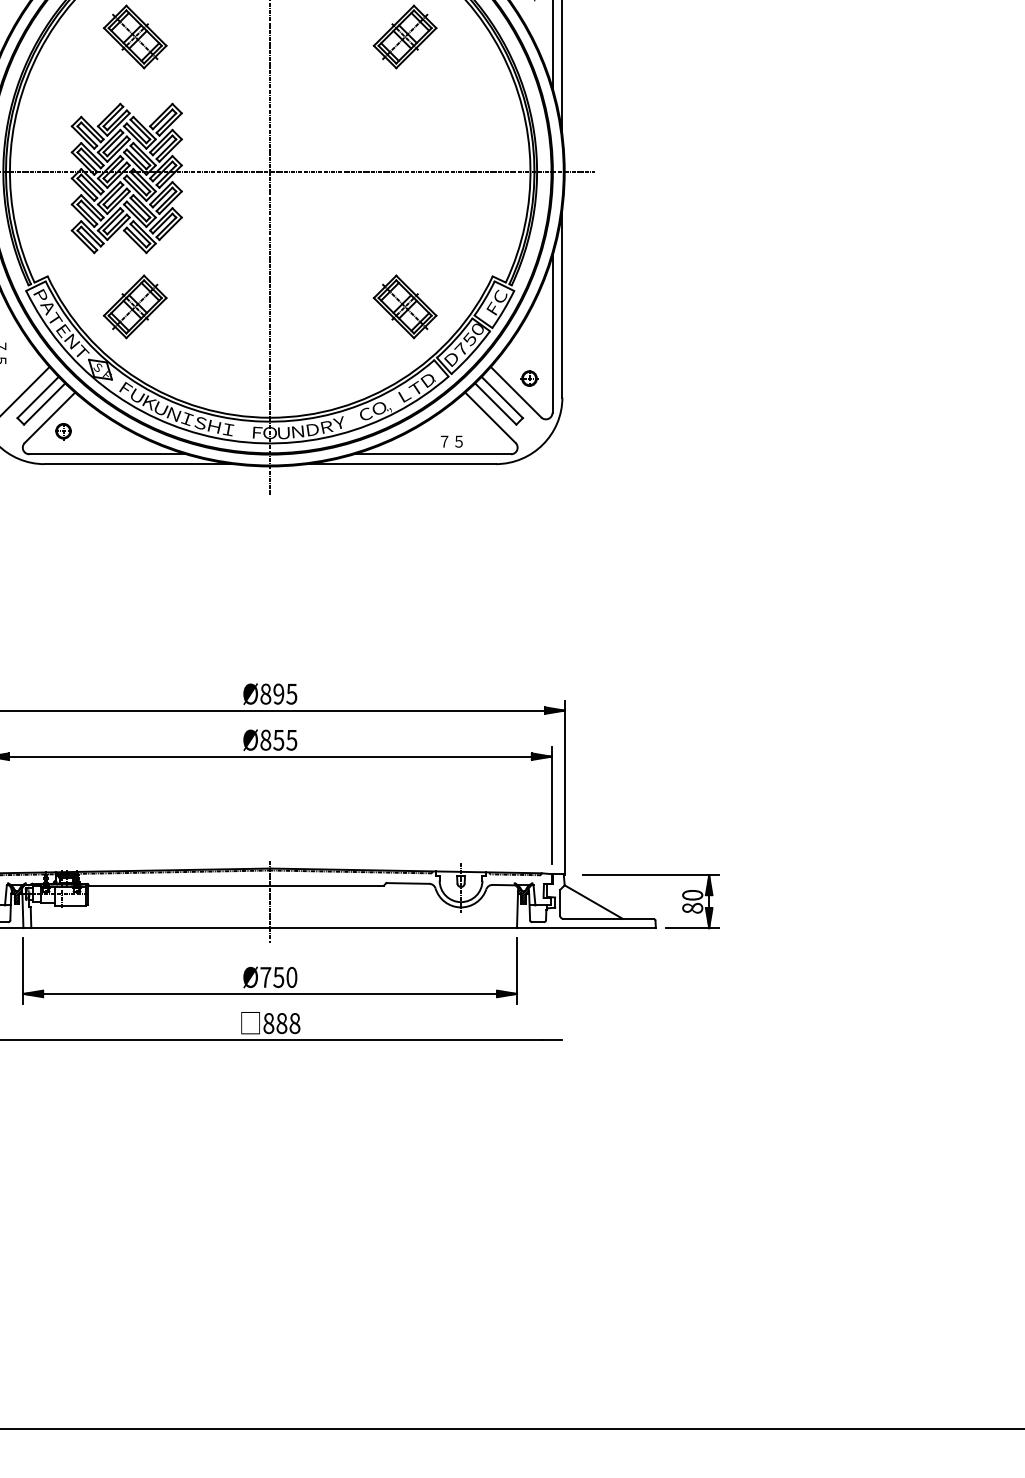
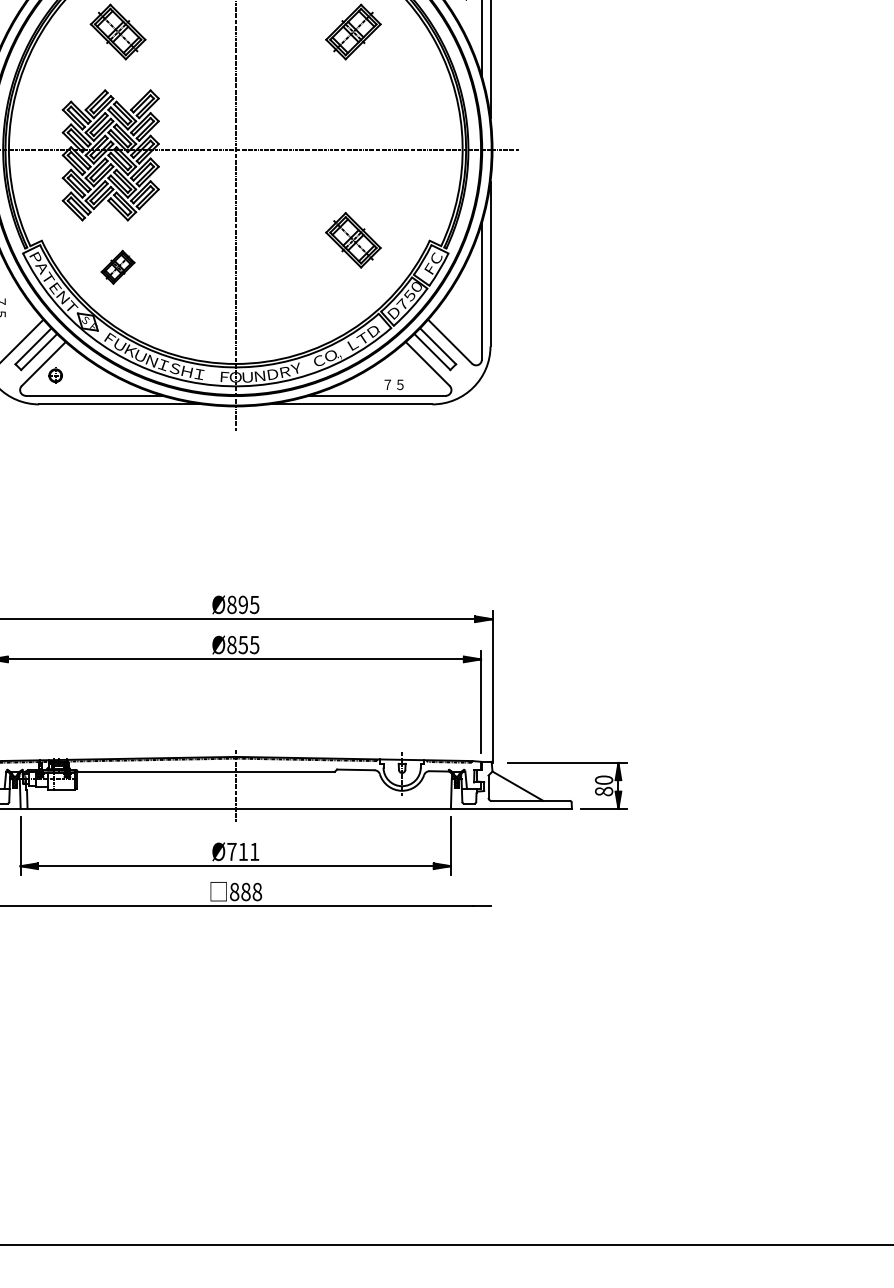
part: (134, 306) -> (117, 266), size x0.6
part: (404, 306) -> (352, 239), moved
part: (529, 378) -> (461, 329), removed
text: (285, 976) -> (249, 851), Ø750 -> Ø711

